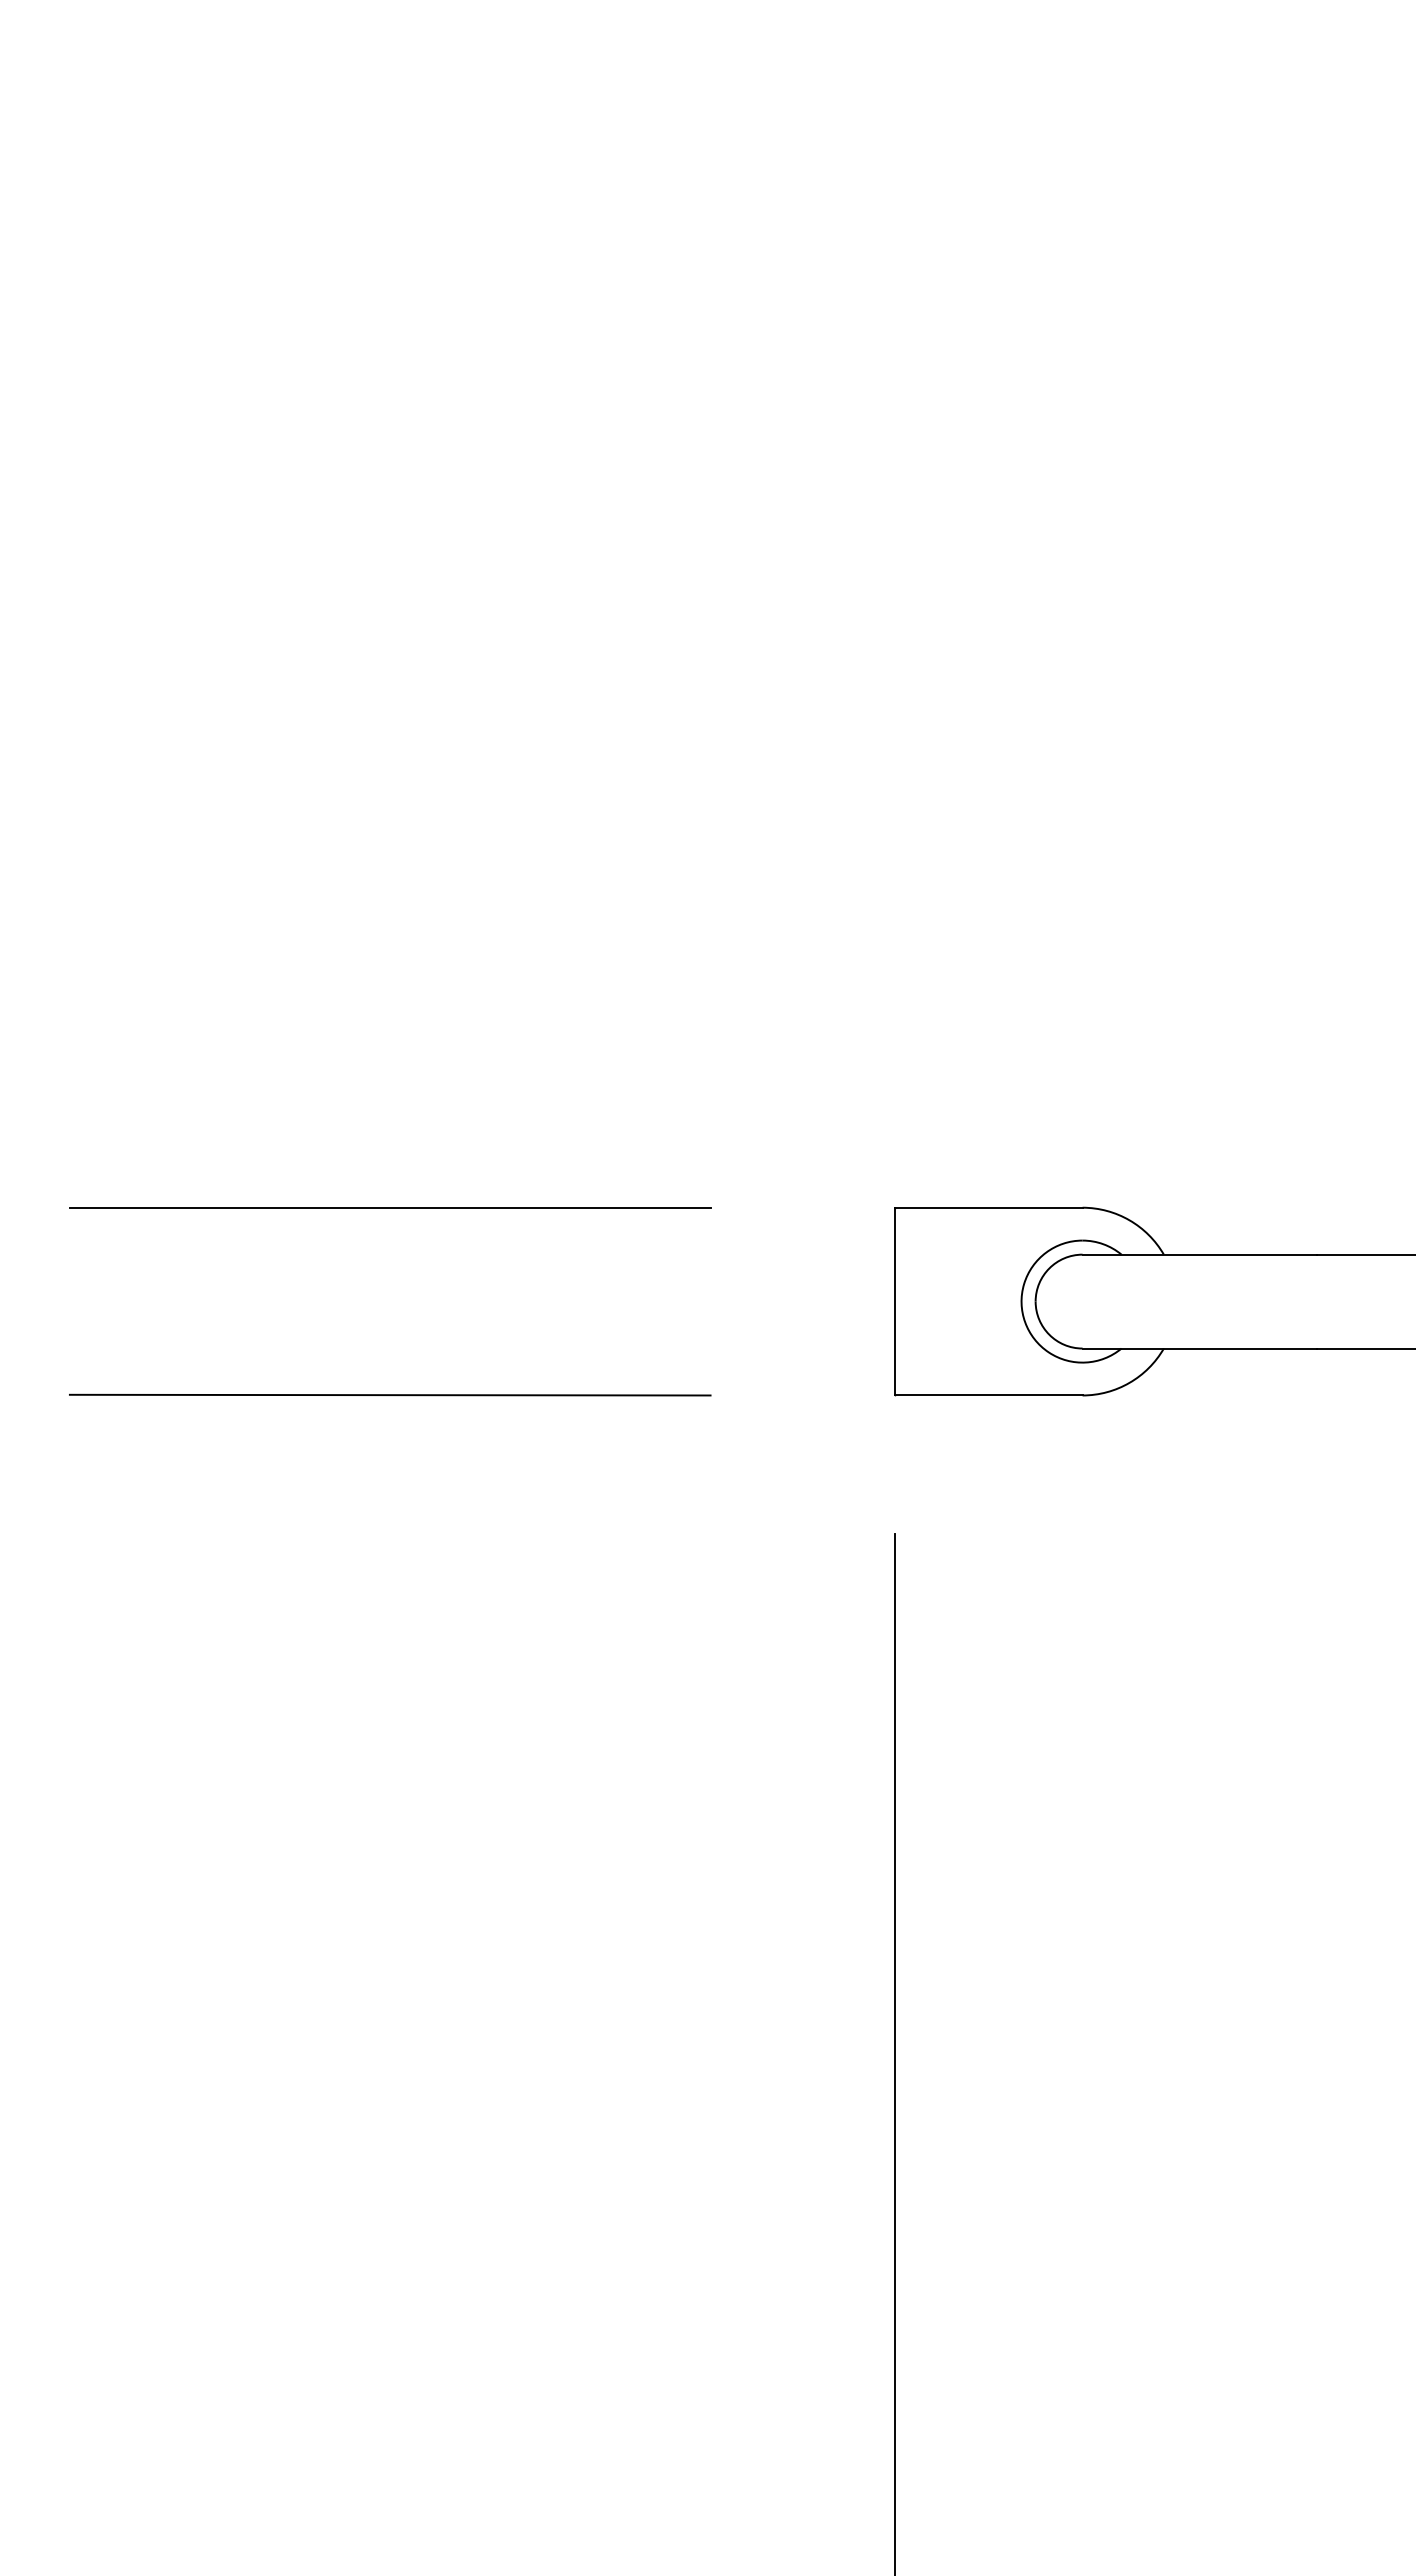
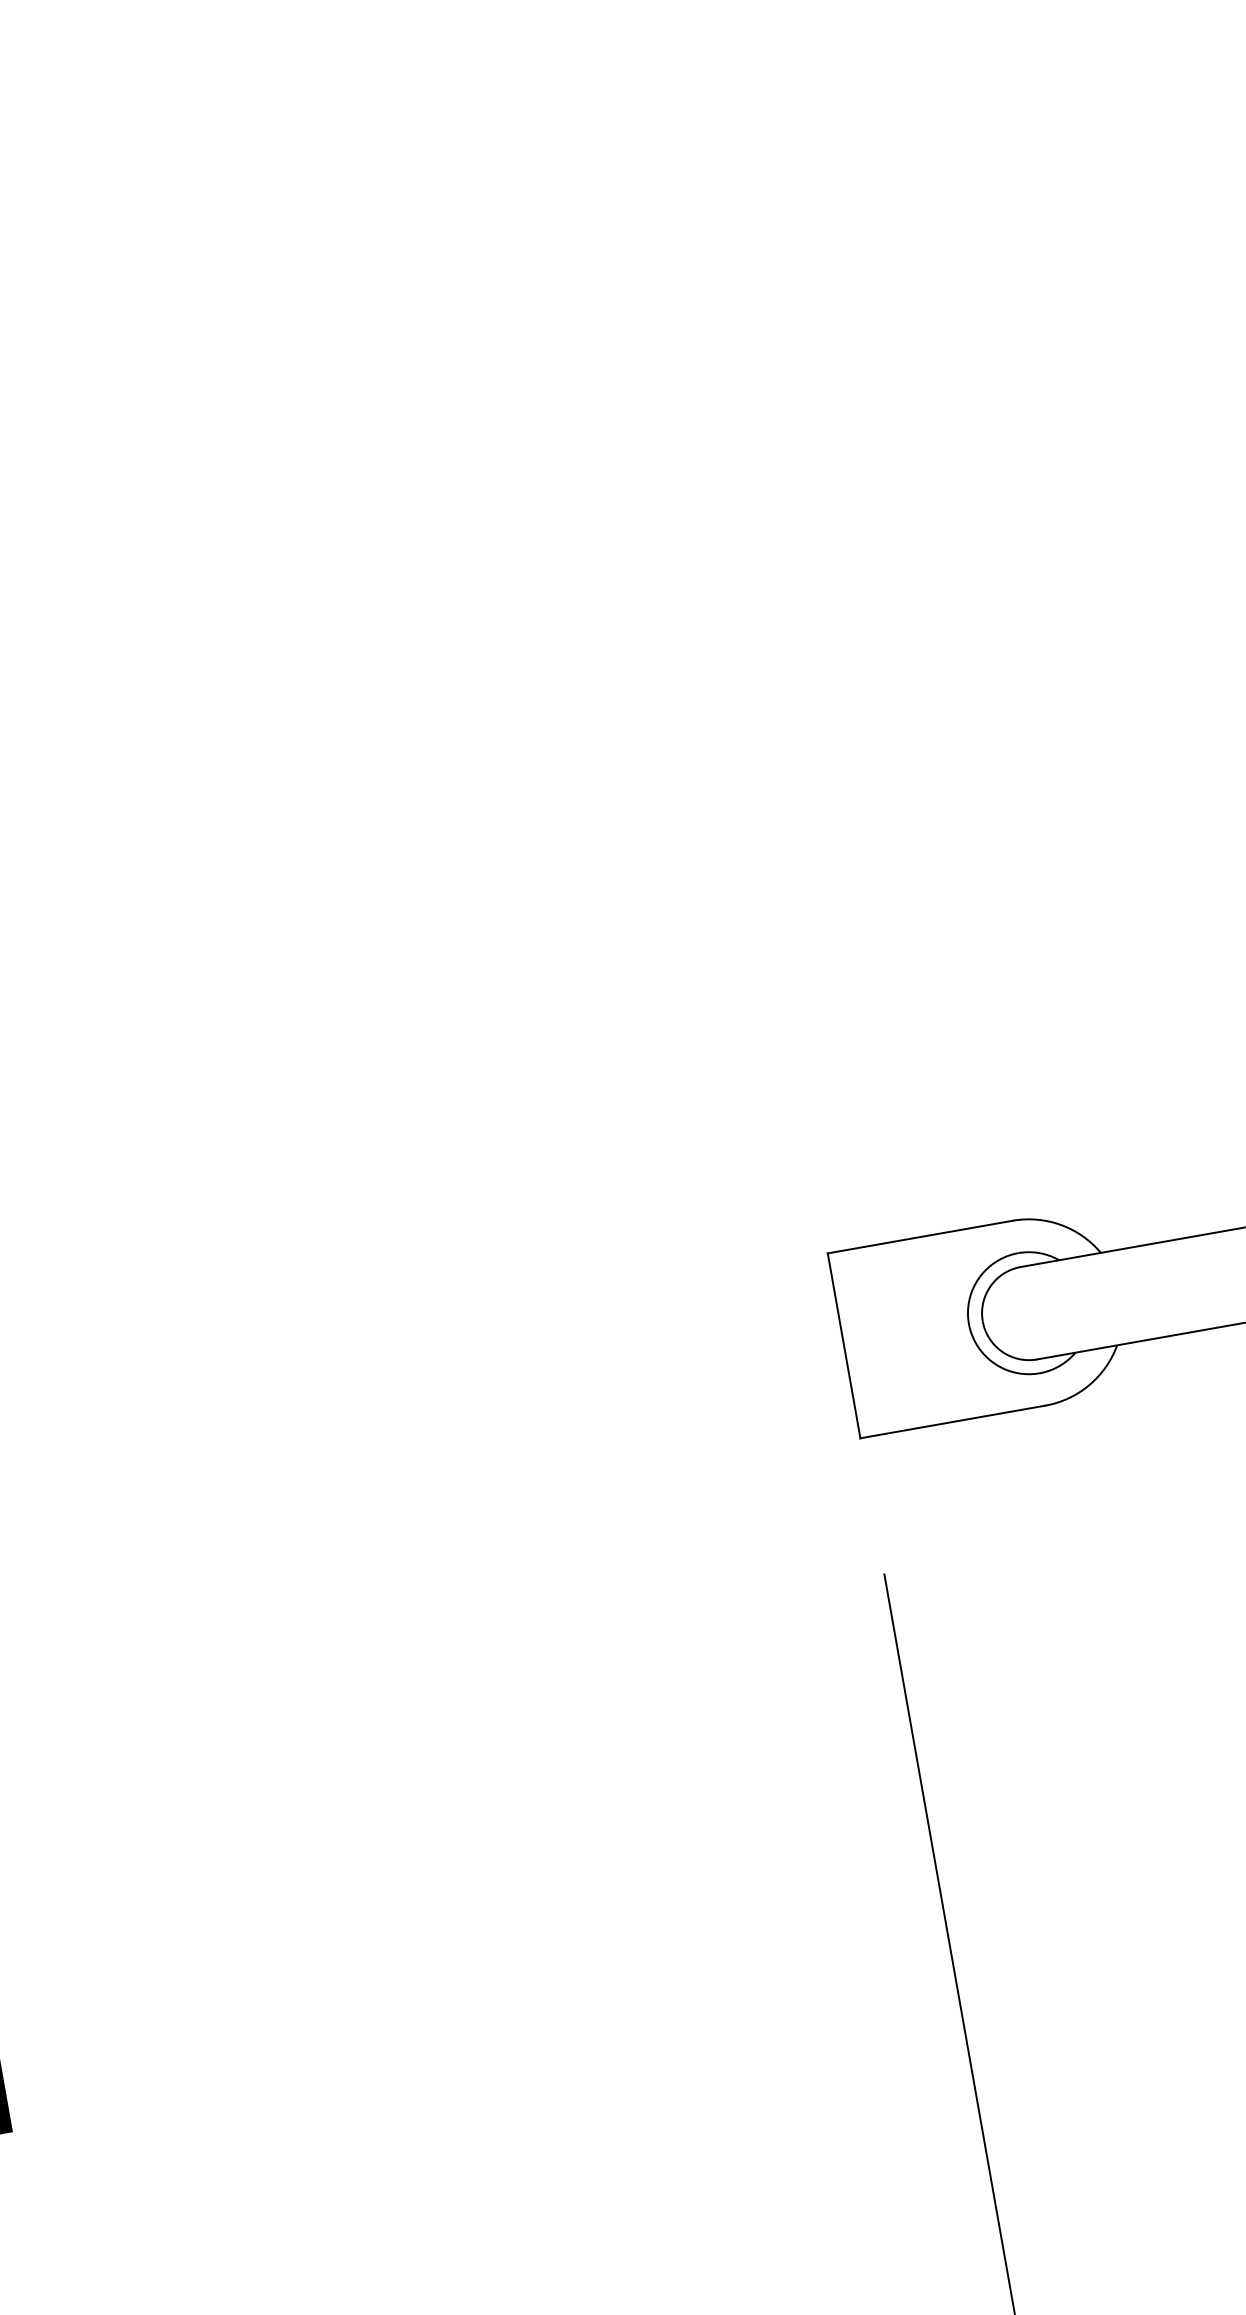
line: (389, 1207) -> (330, 1340), removed
line: (389, 1394) -> (362, 1525), removed

